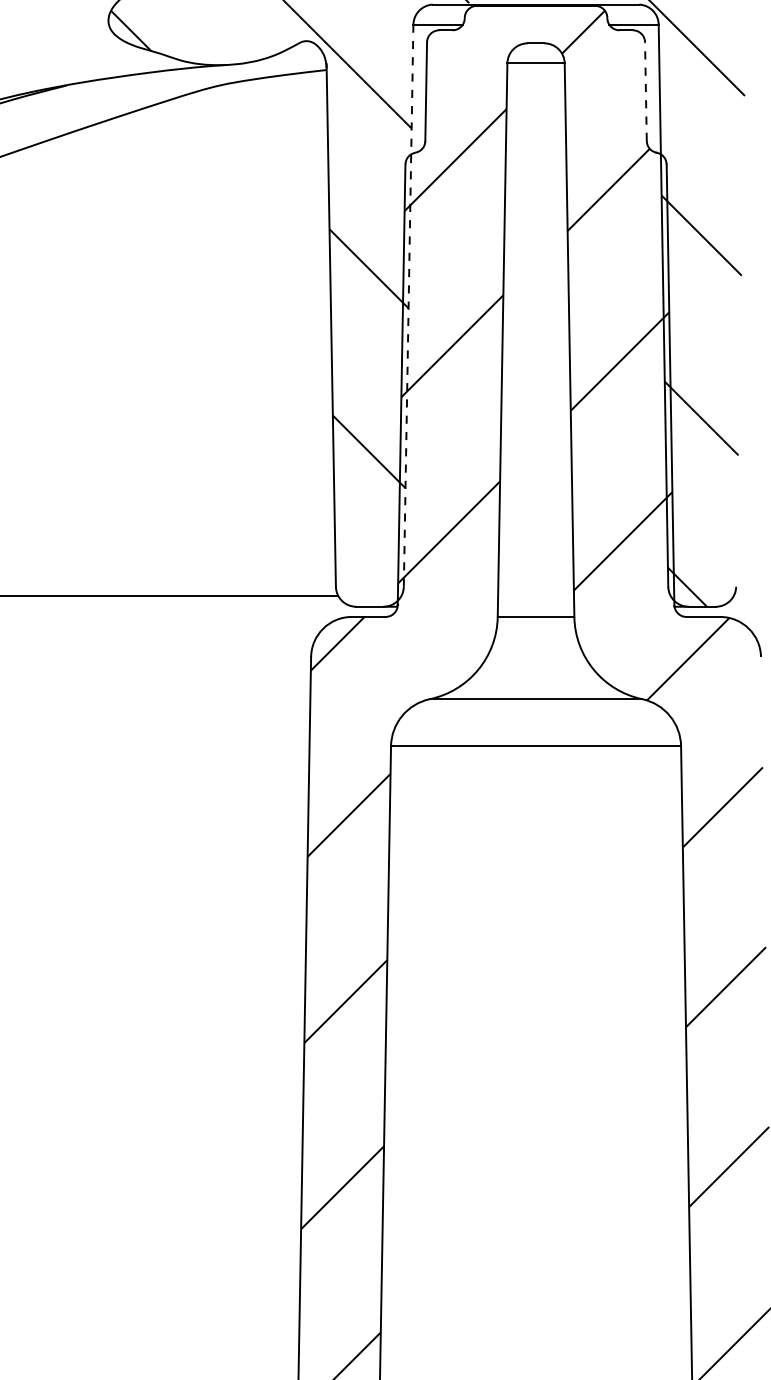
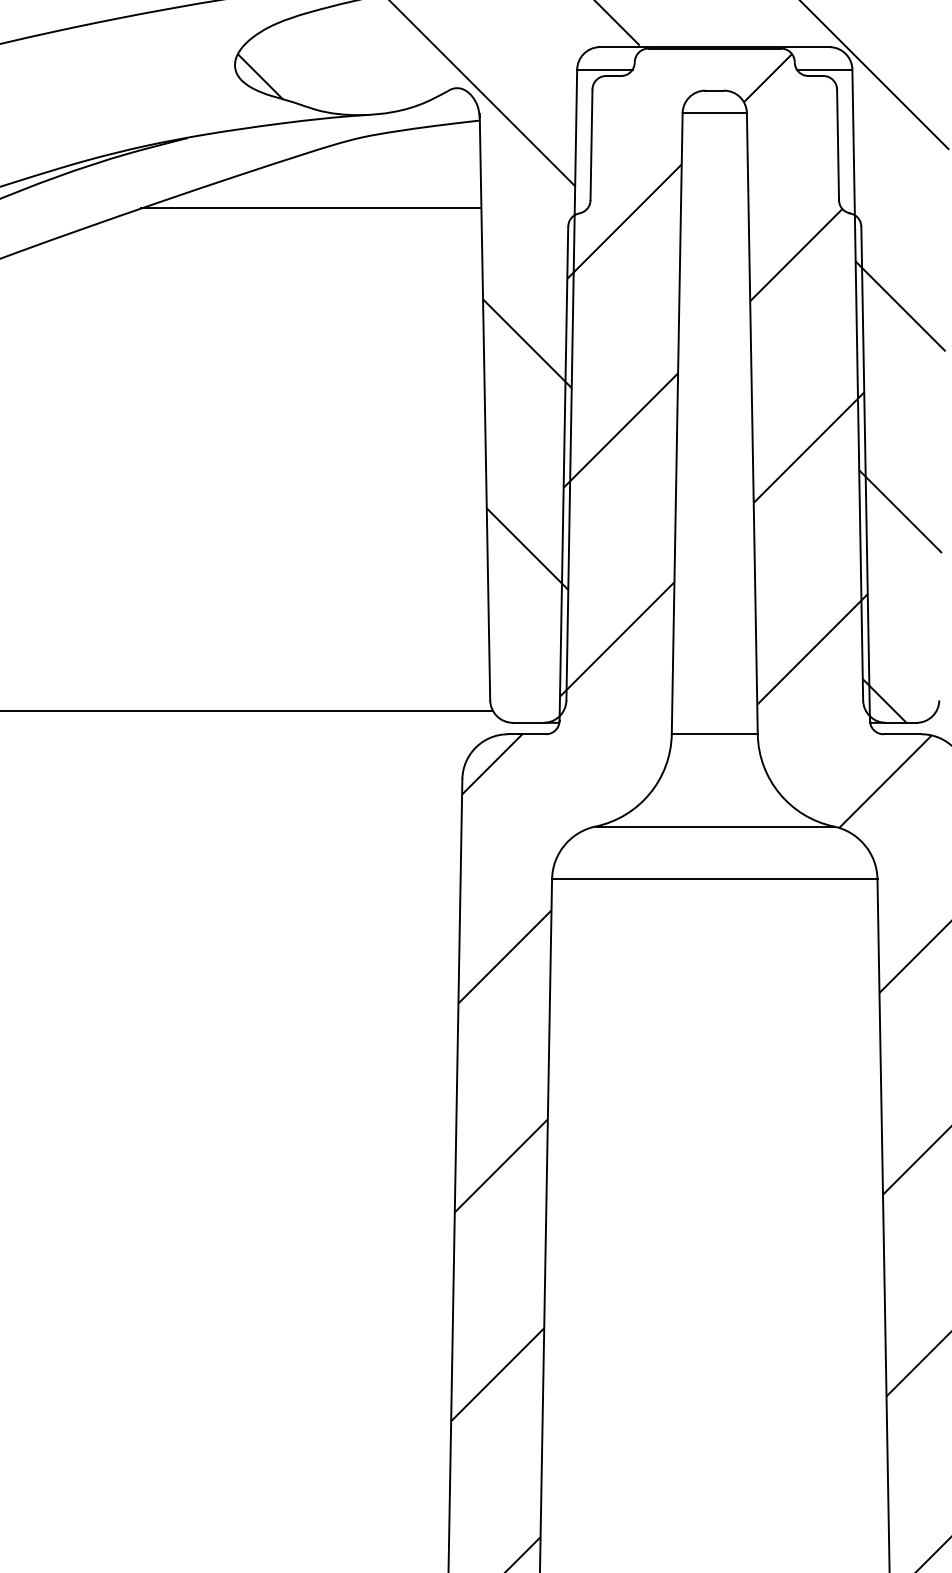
line: (646, 91) -> (838, 144), dashed -> solid
line: (176, 148) -> (311, 208), added
line: (408, 306) -> (571, 385), dashed -> solid

